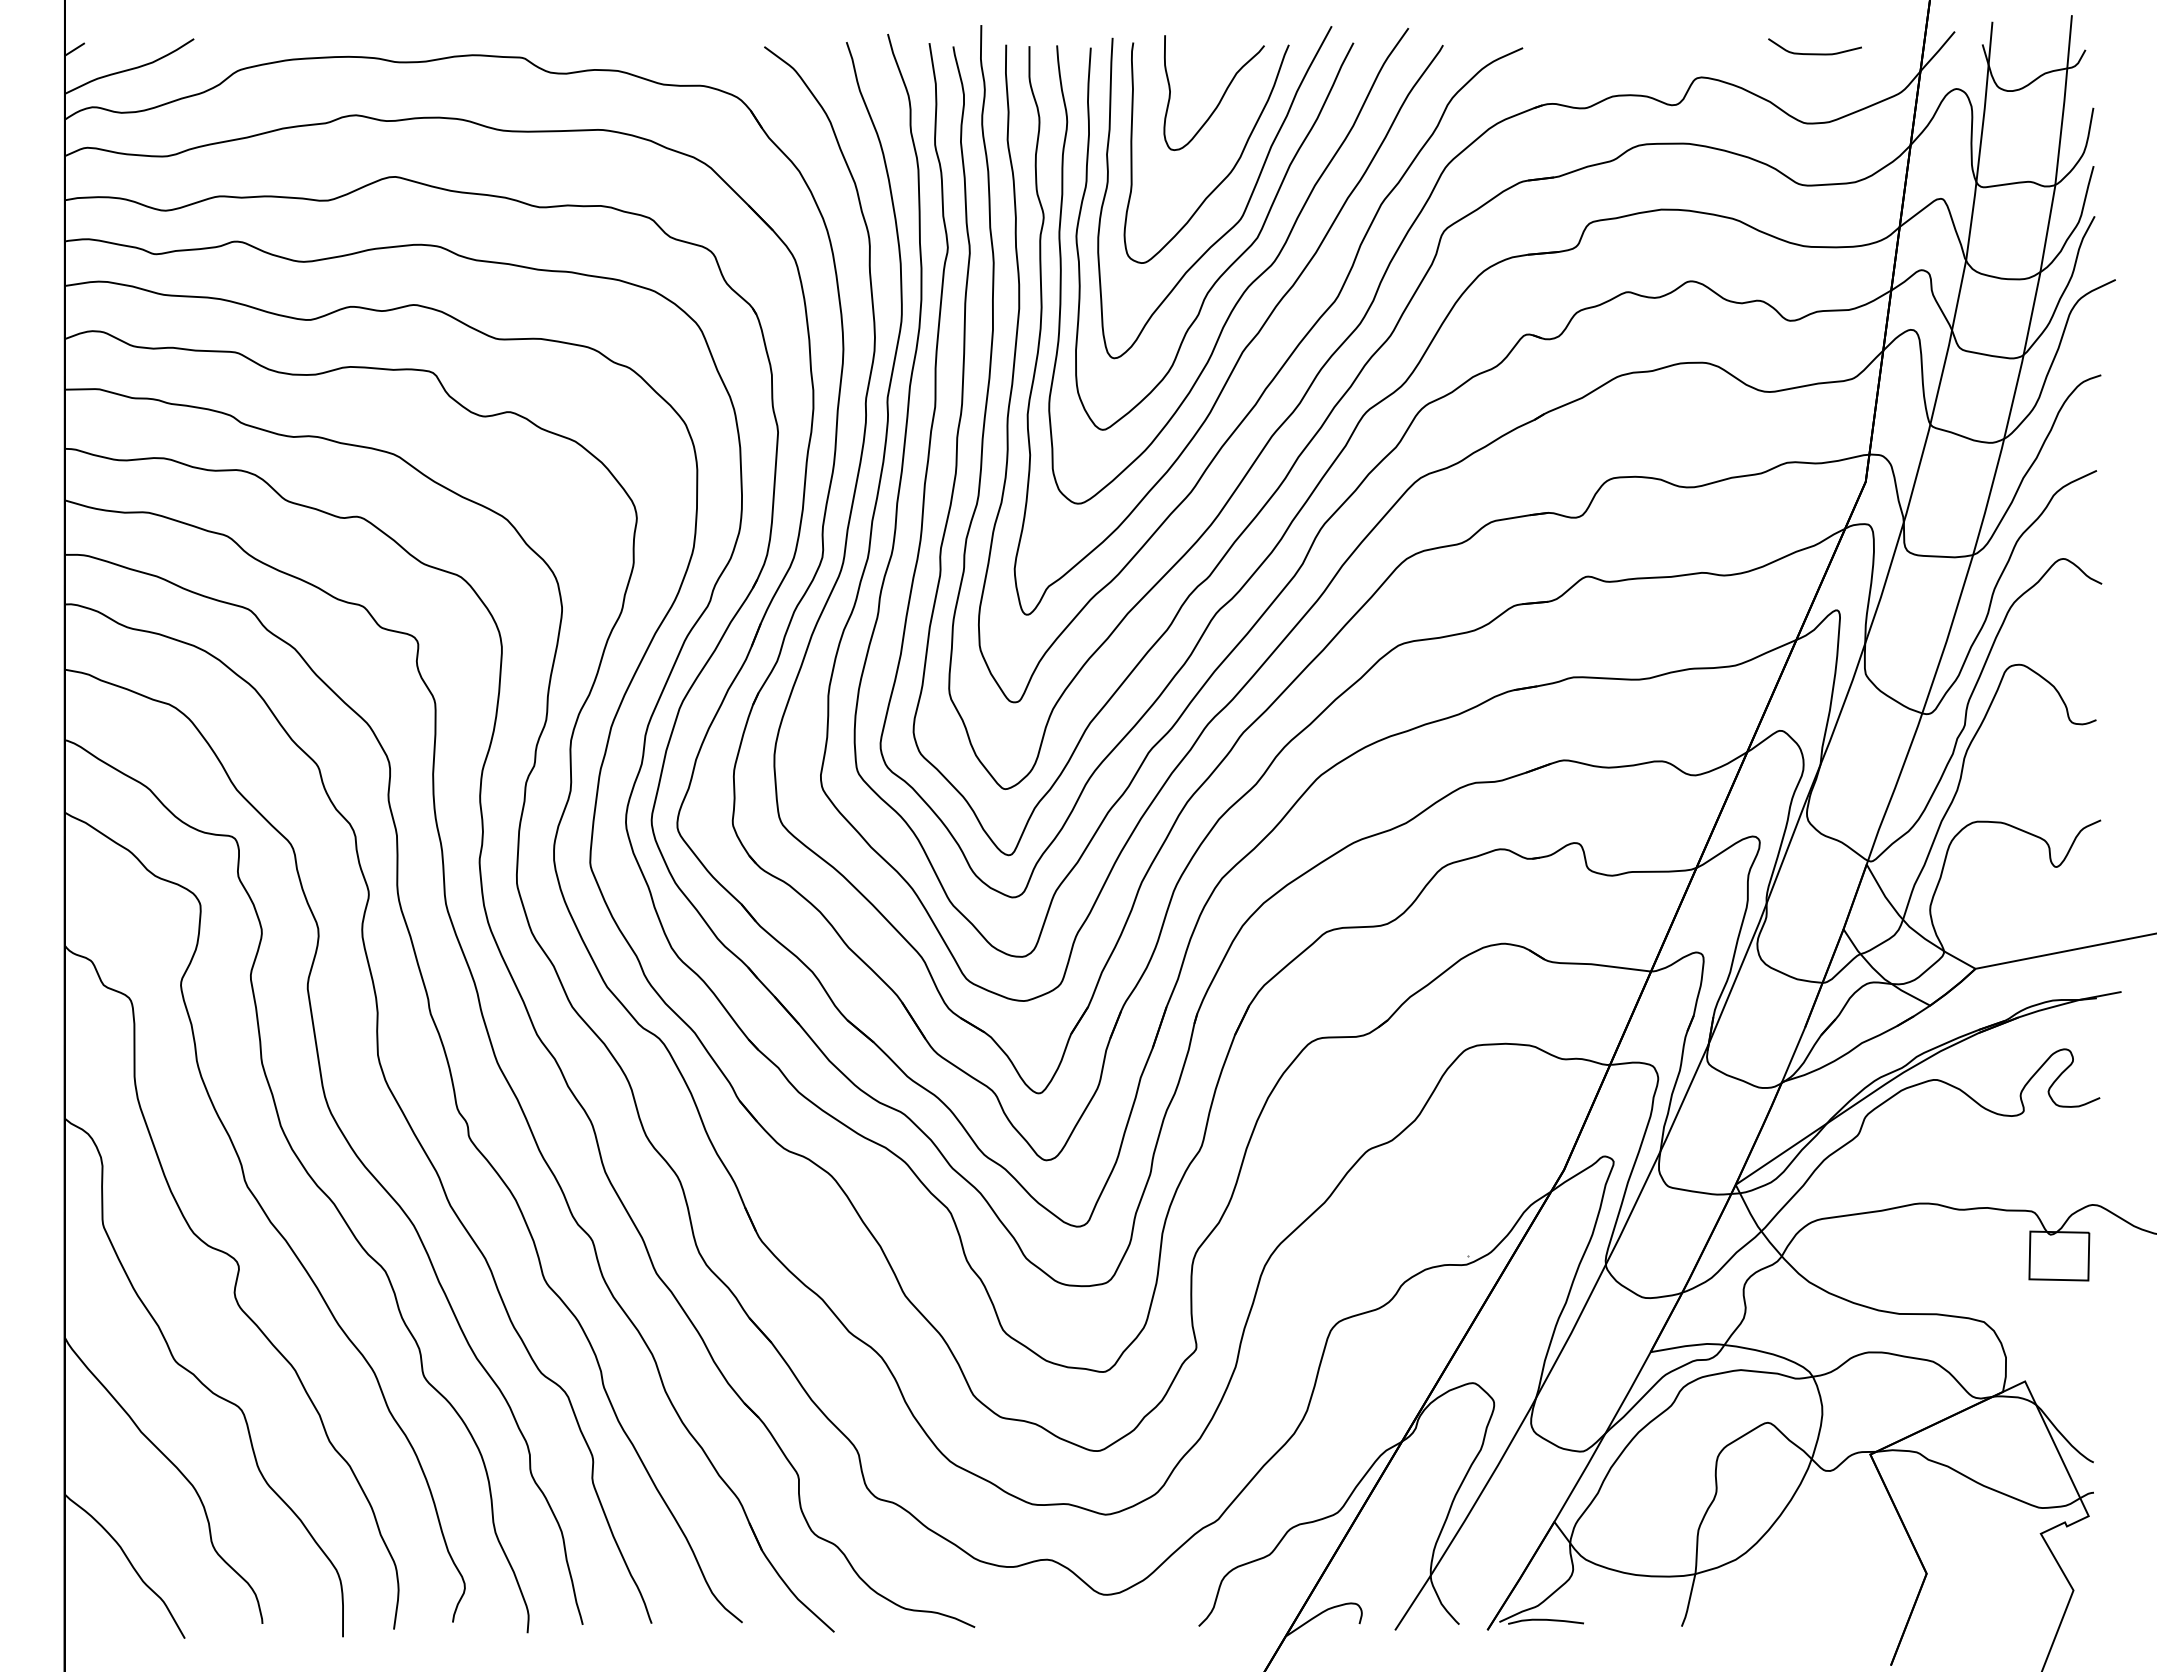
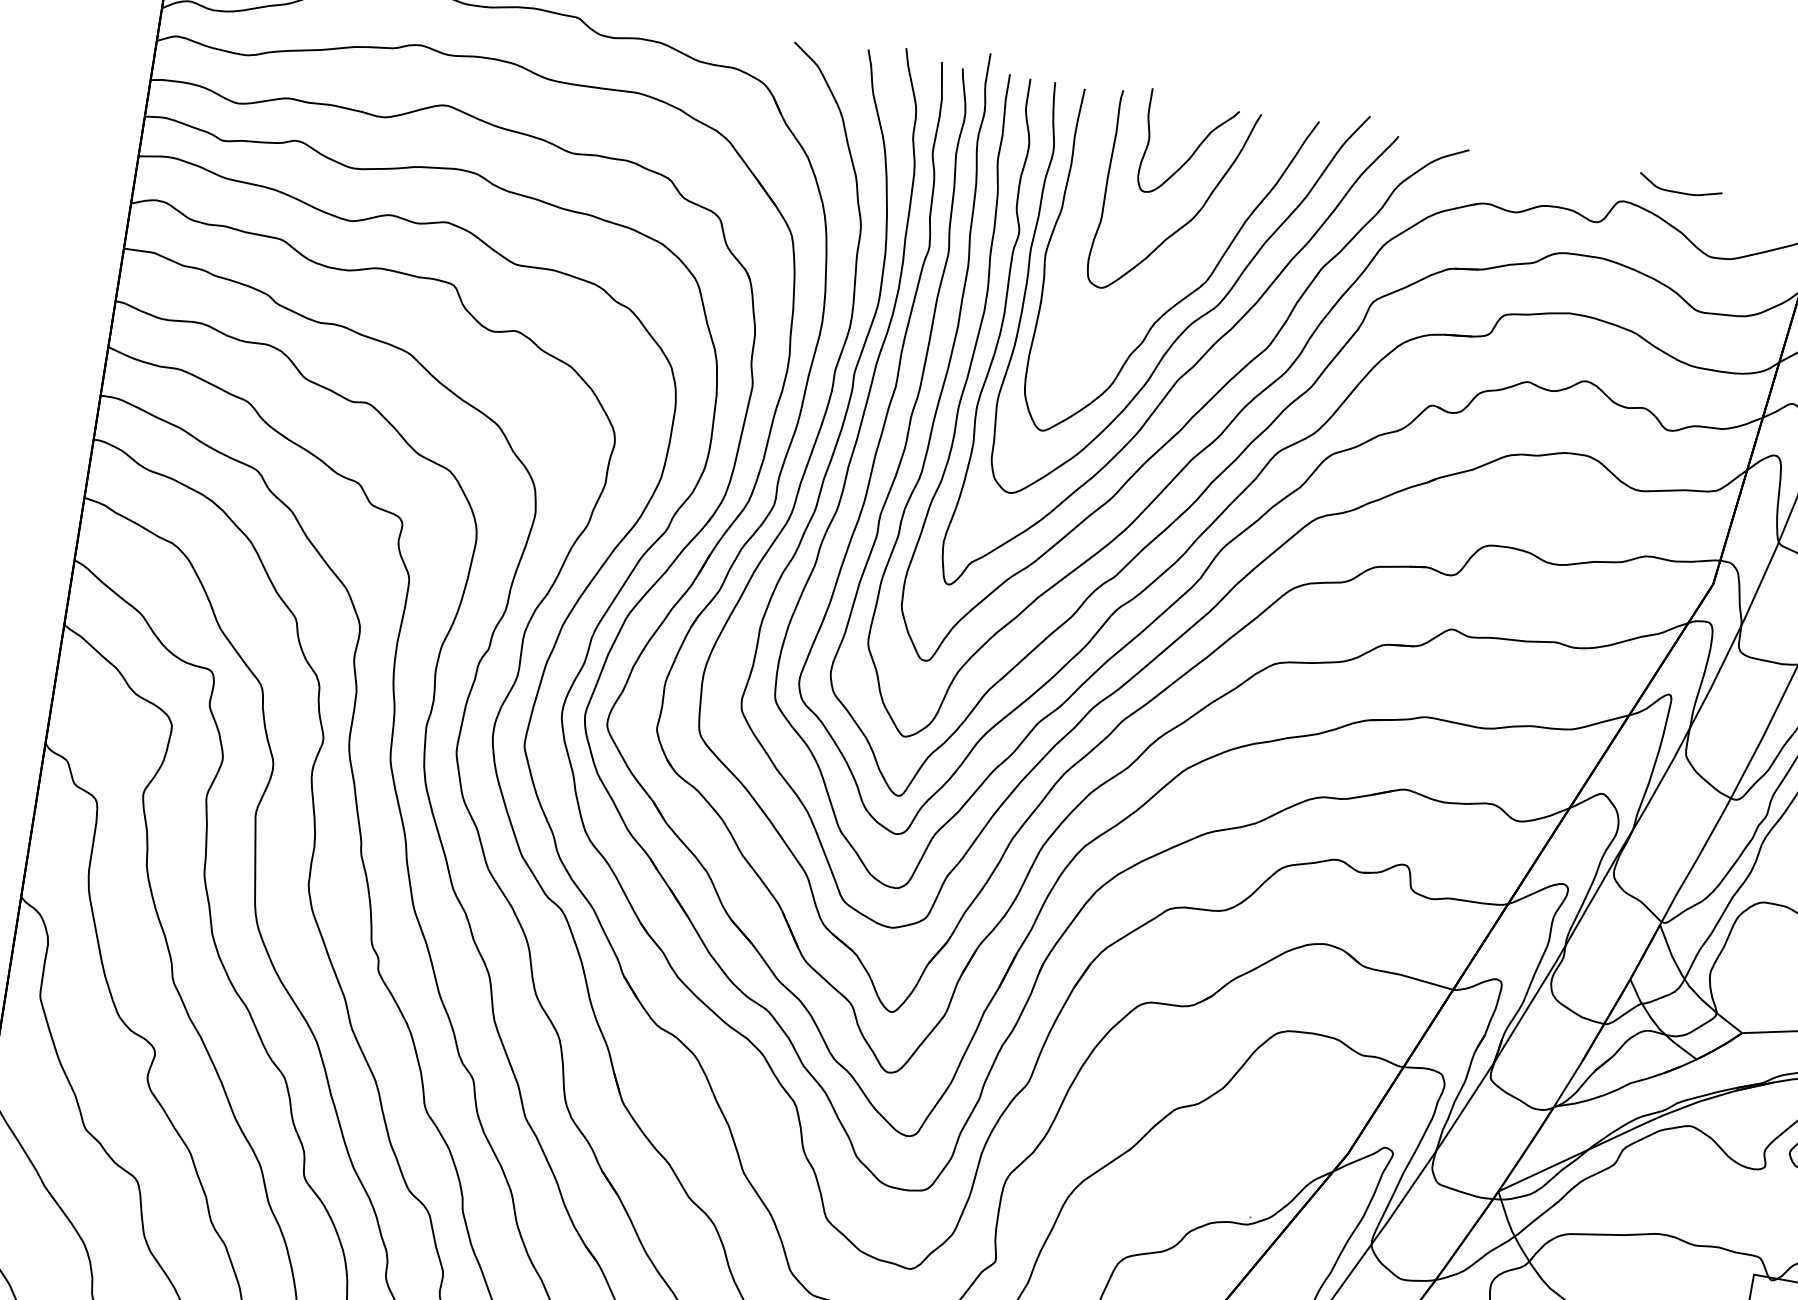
curve: (1814, 53) -> (1679, 192), moved
curve: (1245, 206) -> (1200, 251), removed

